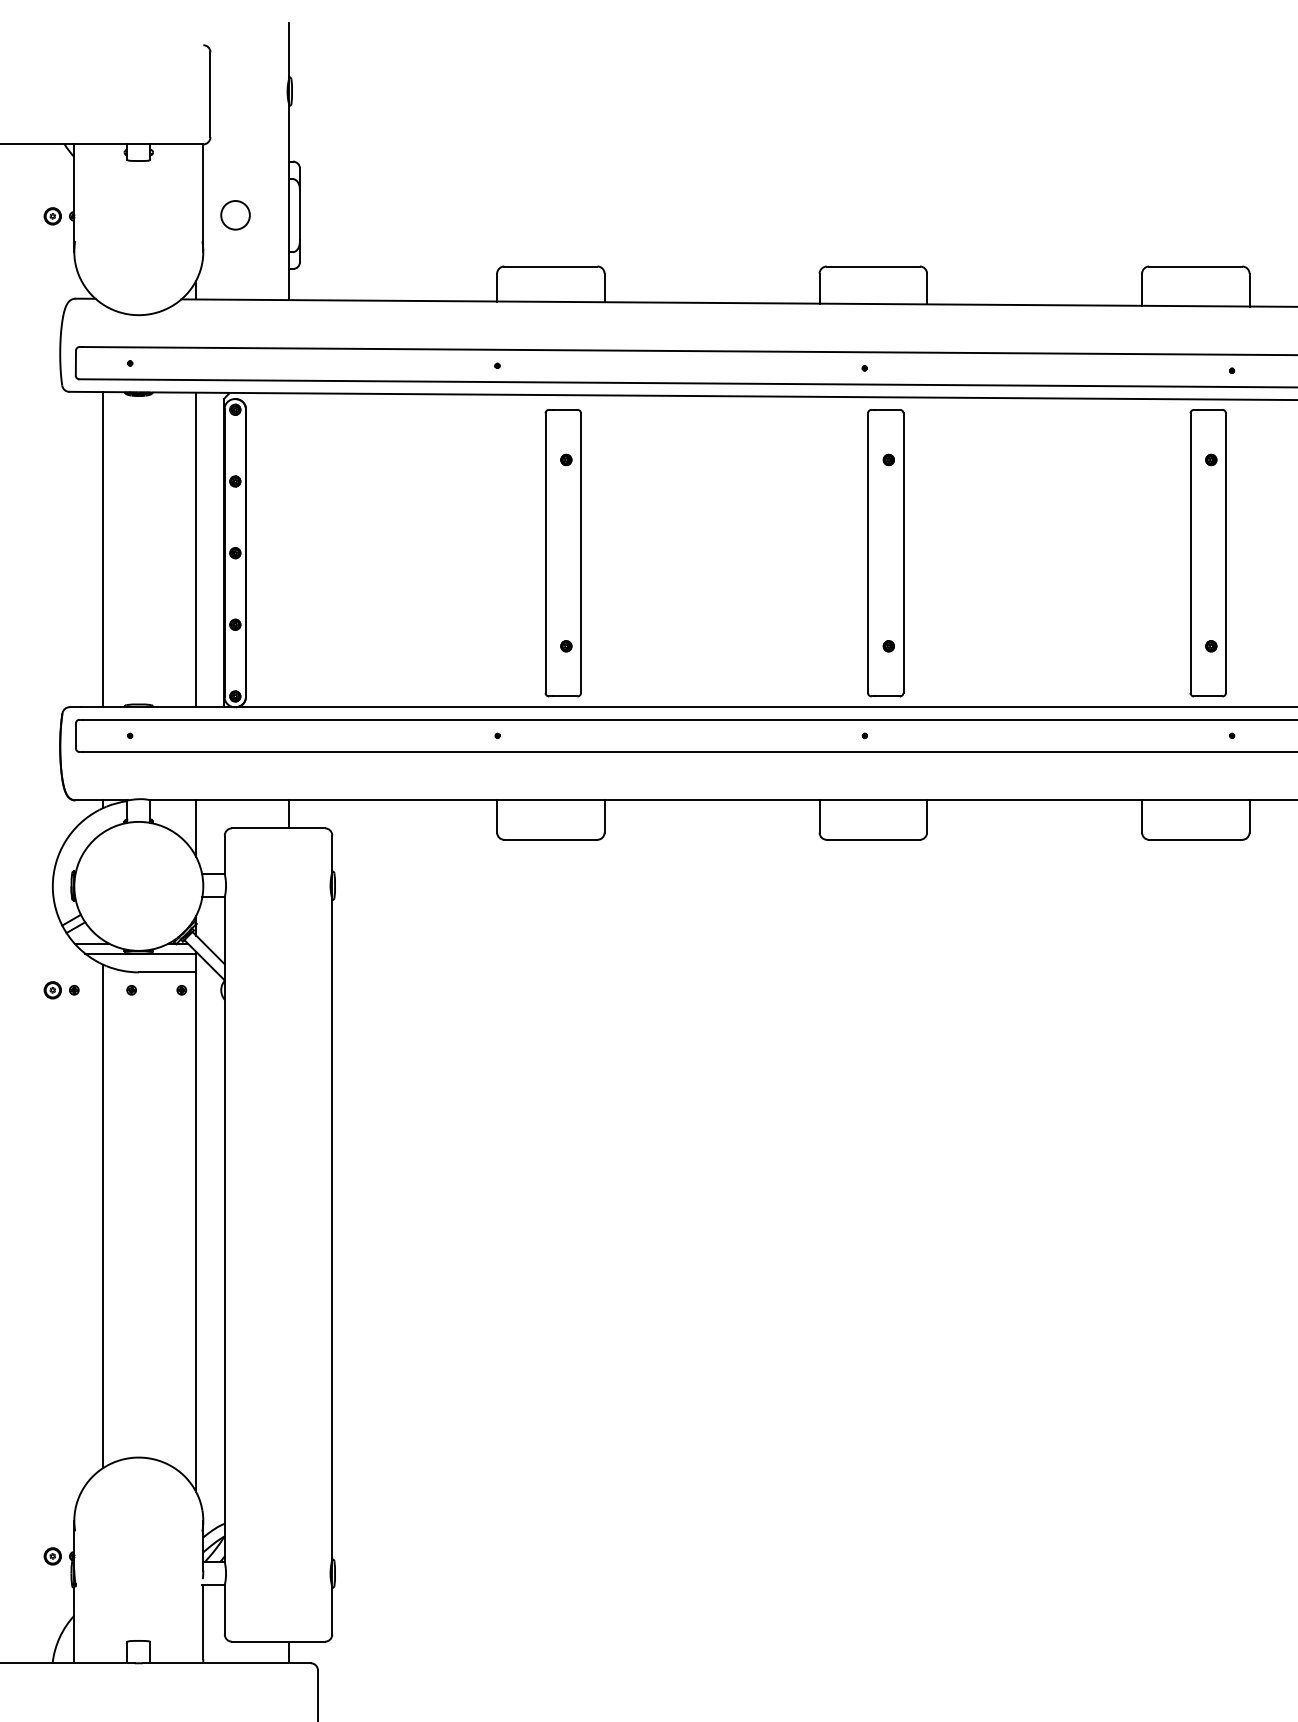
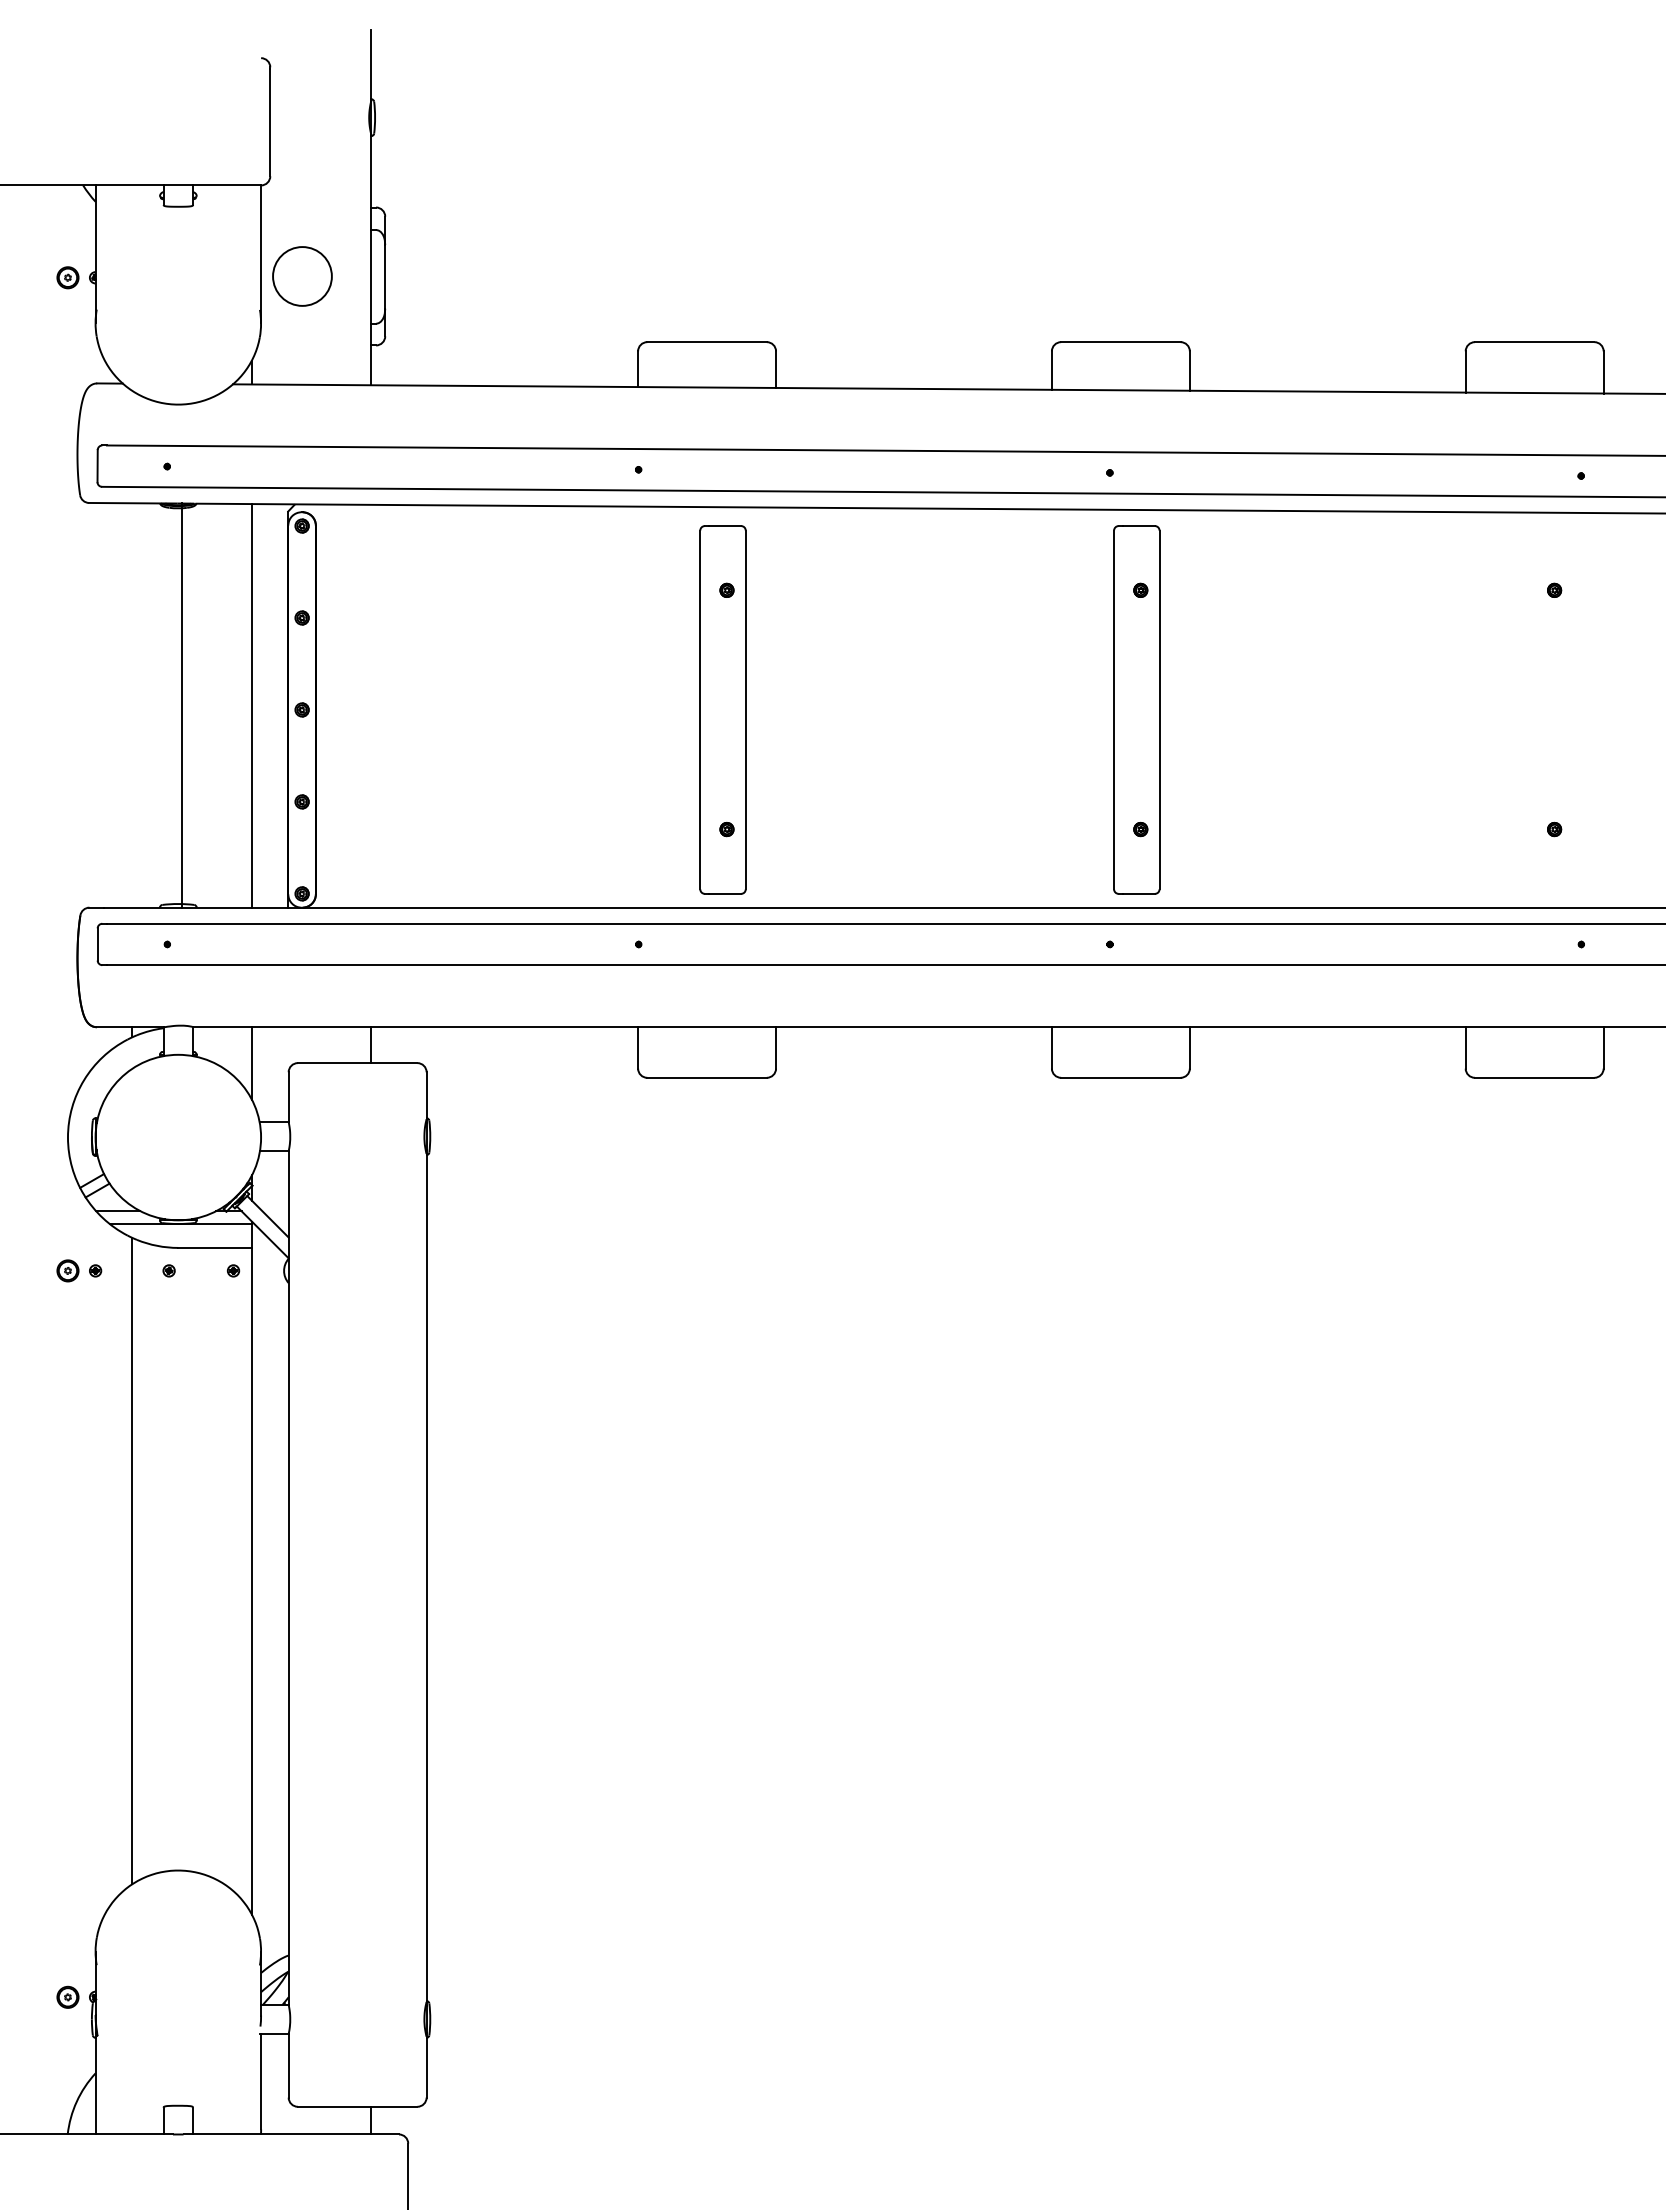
circle: (235, 215) -> (302, 276), size x1.6
line: (103, 549) -> (182, 705), moved
part: (1208, 552) -> (1550, 709), removed

